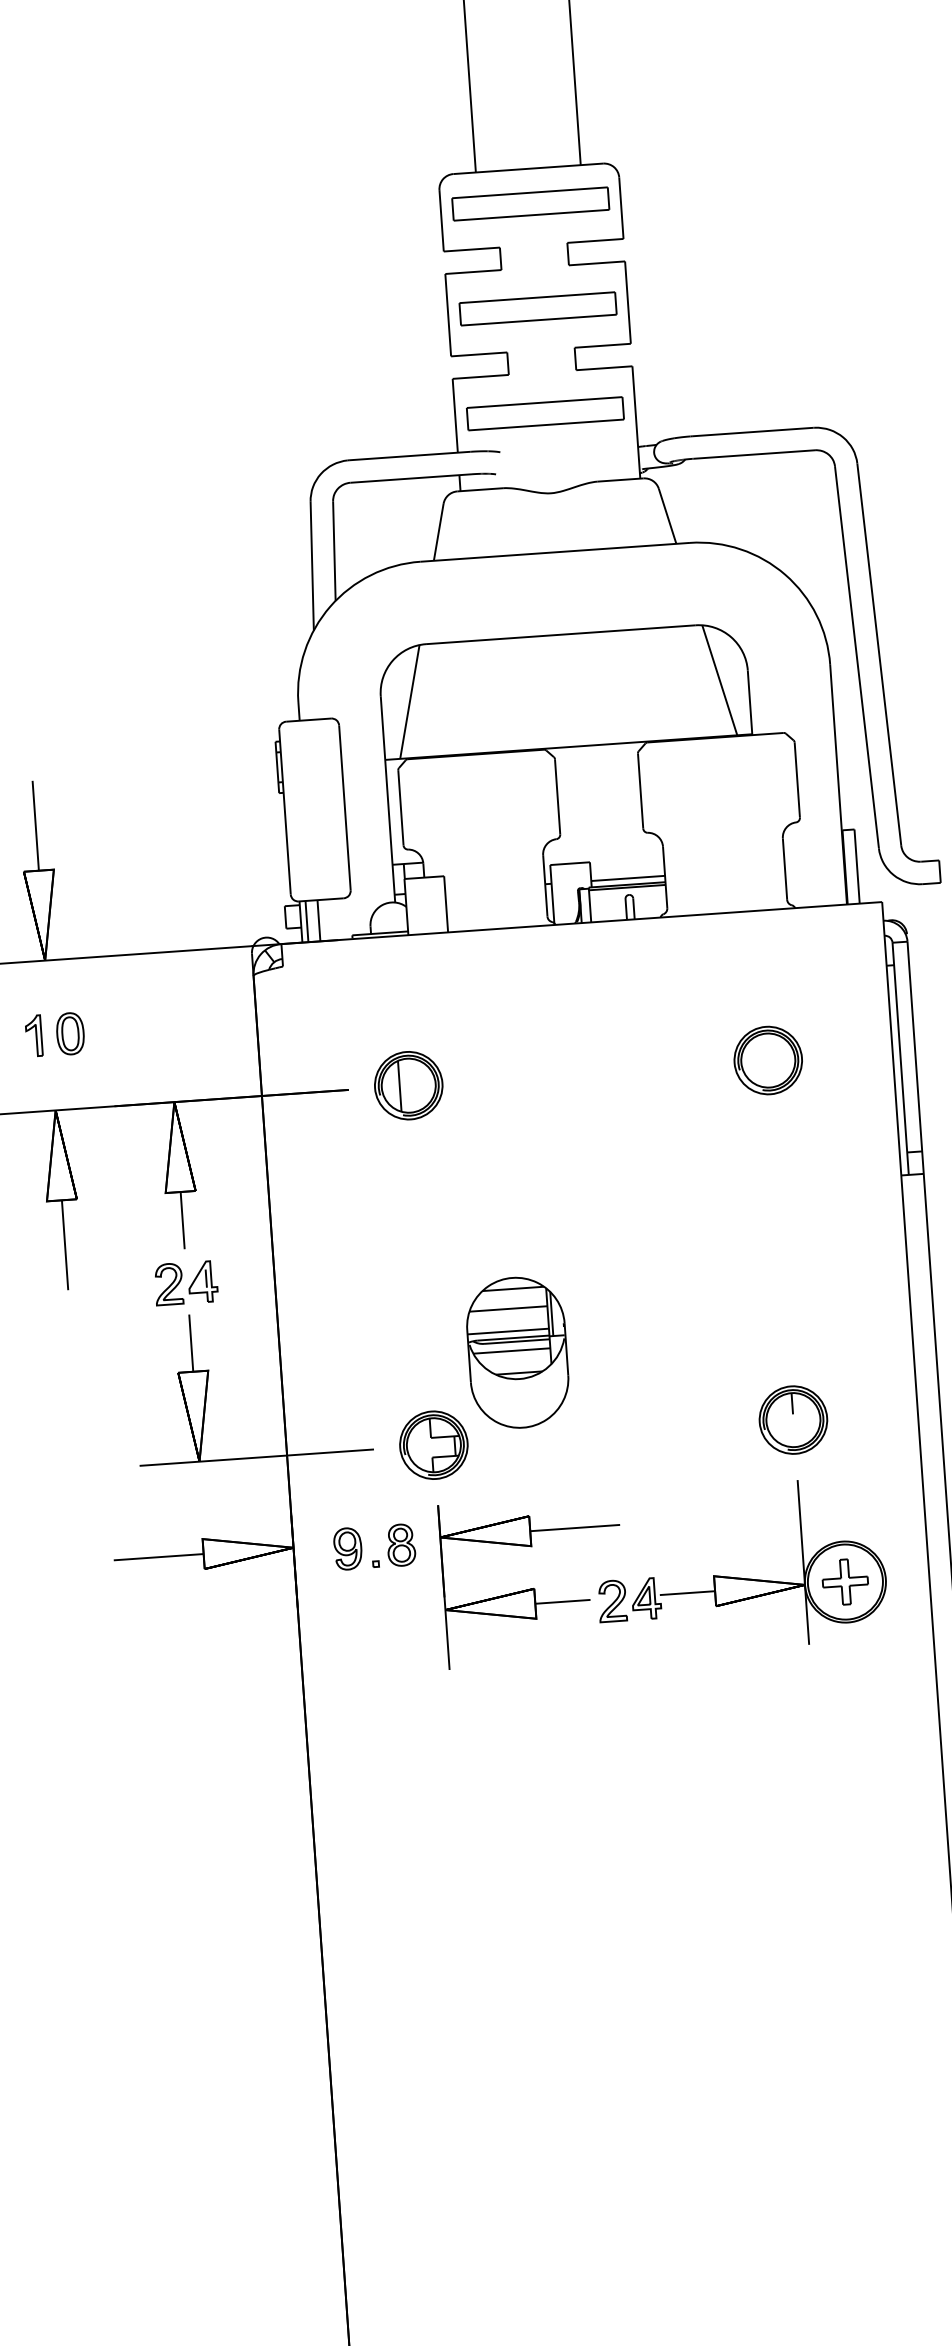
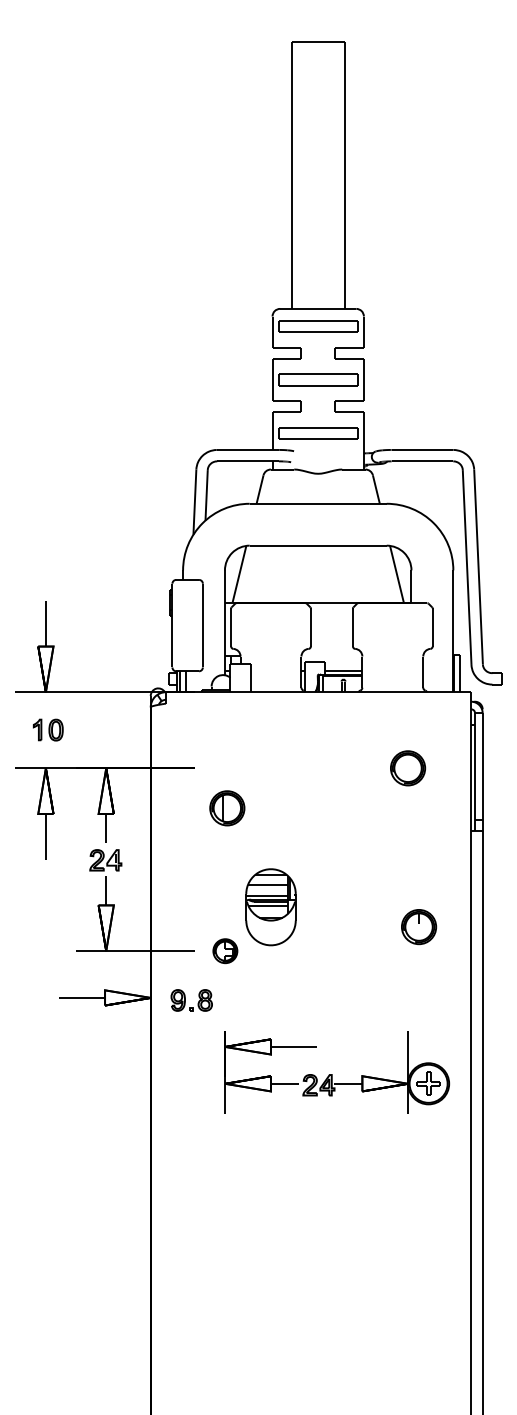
part: (409, 1085) -> (227, 808), moved
part: (794, 1420) -> (419, 927), moved
part: (434, 1446) -> (225, 951), size x0.7
part: (664, 1572) -> (337, 1072), moved

